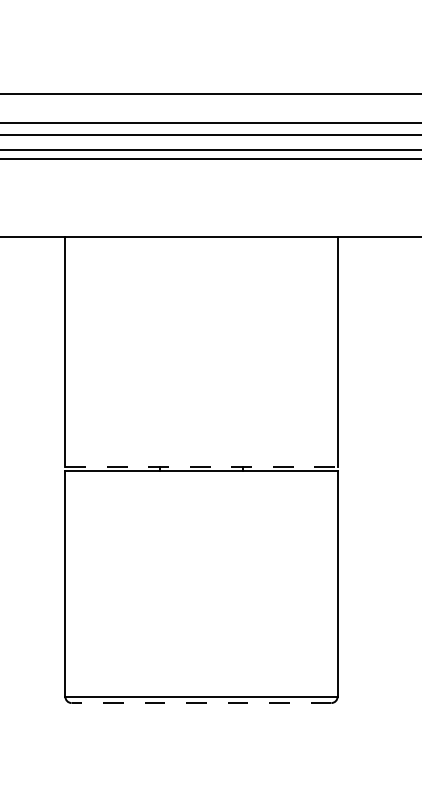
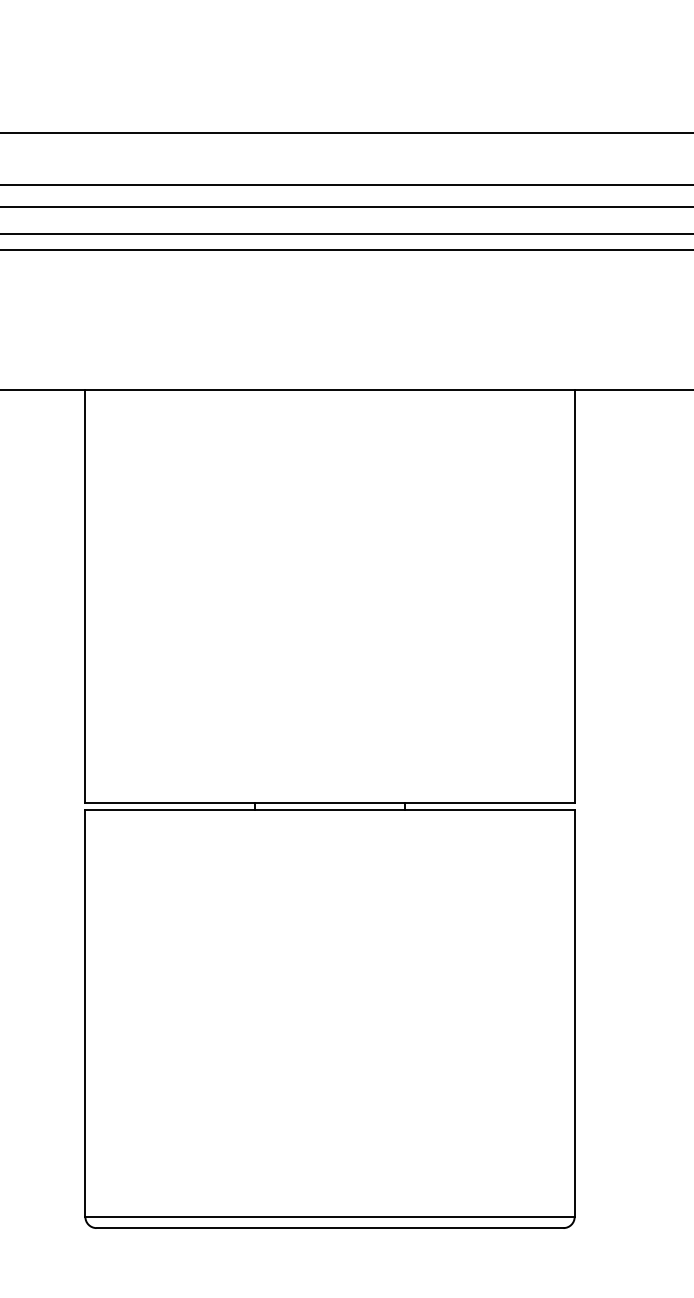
line: (202, 466) -> (331, 802), dashed -> solid
line: (201, 703) -> (330, 1228), dashed -> solid

